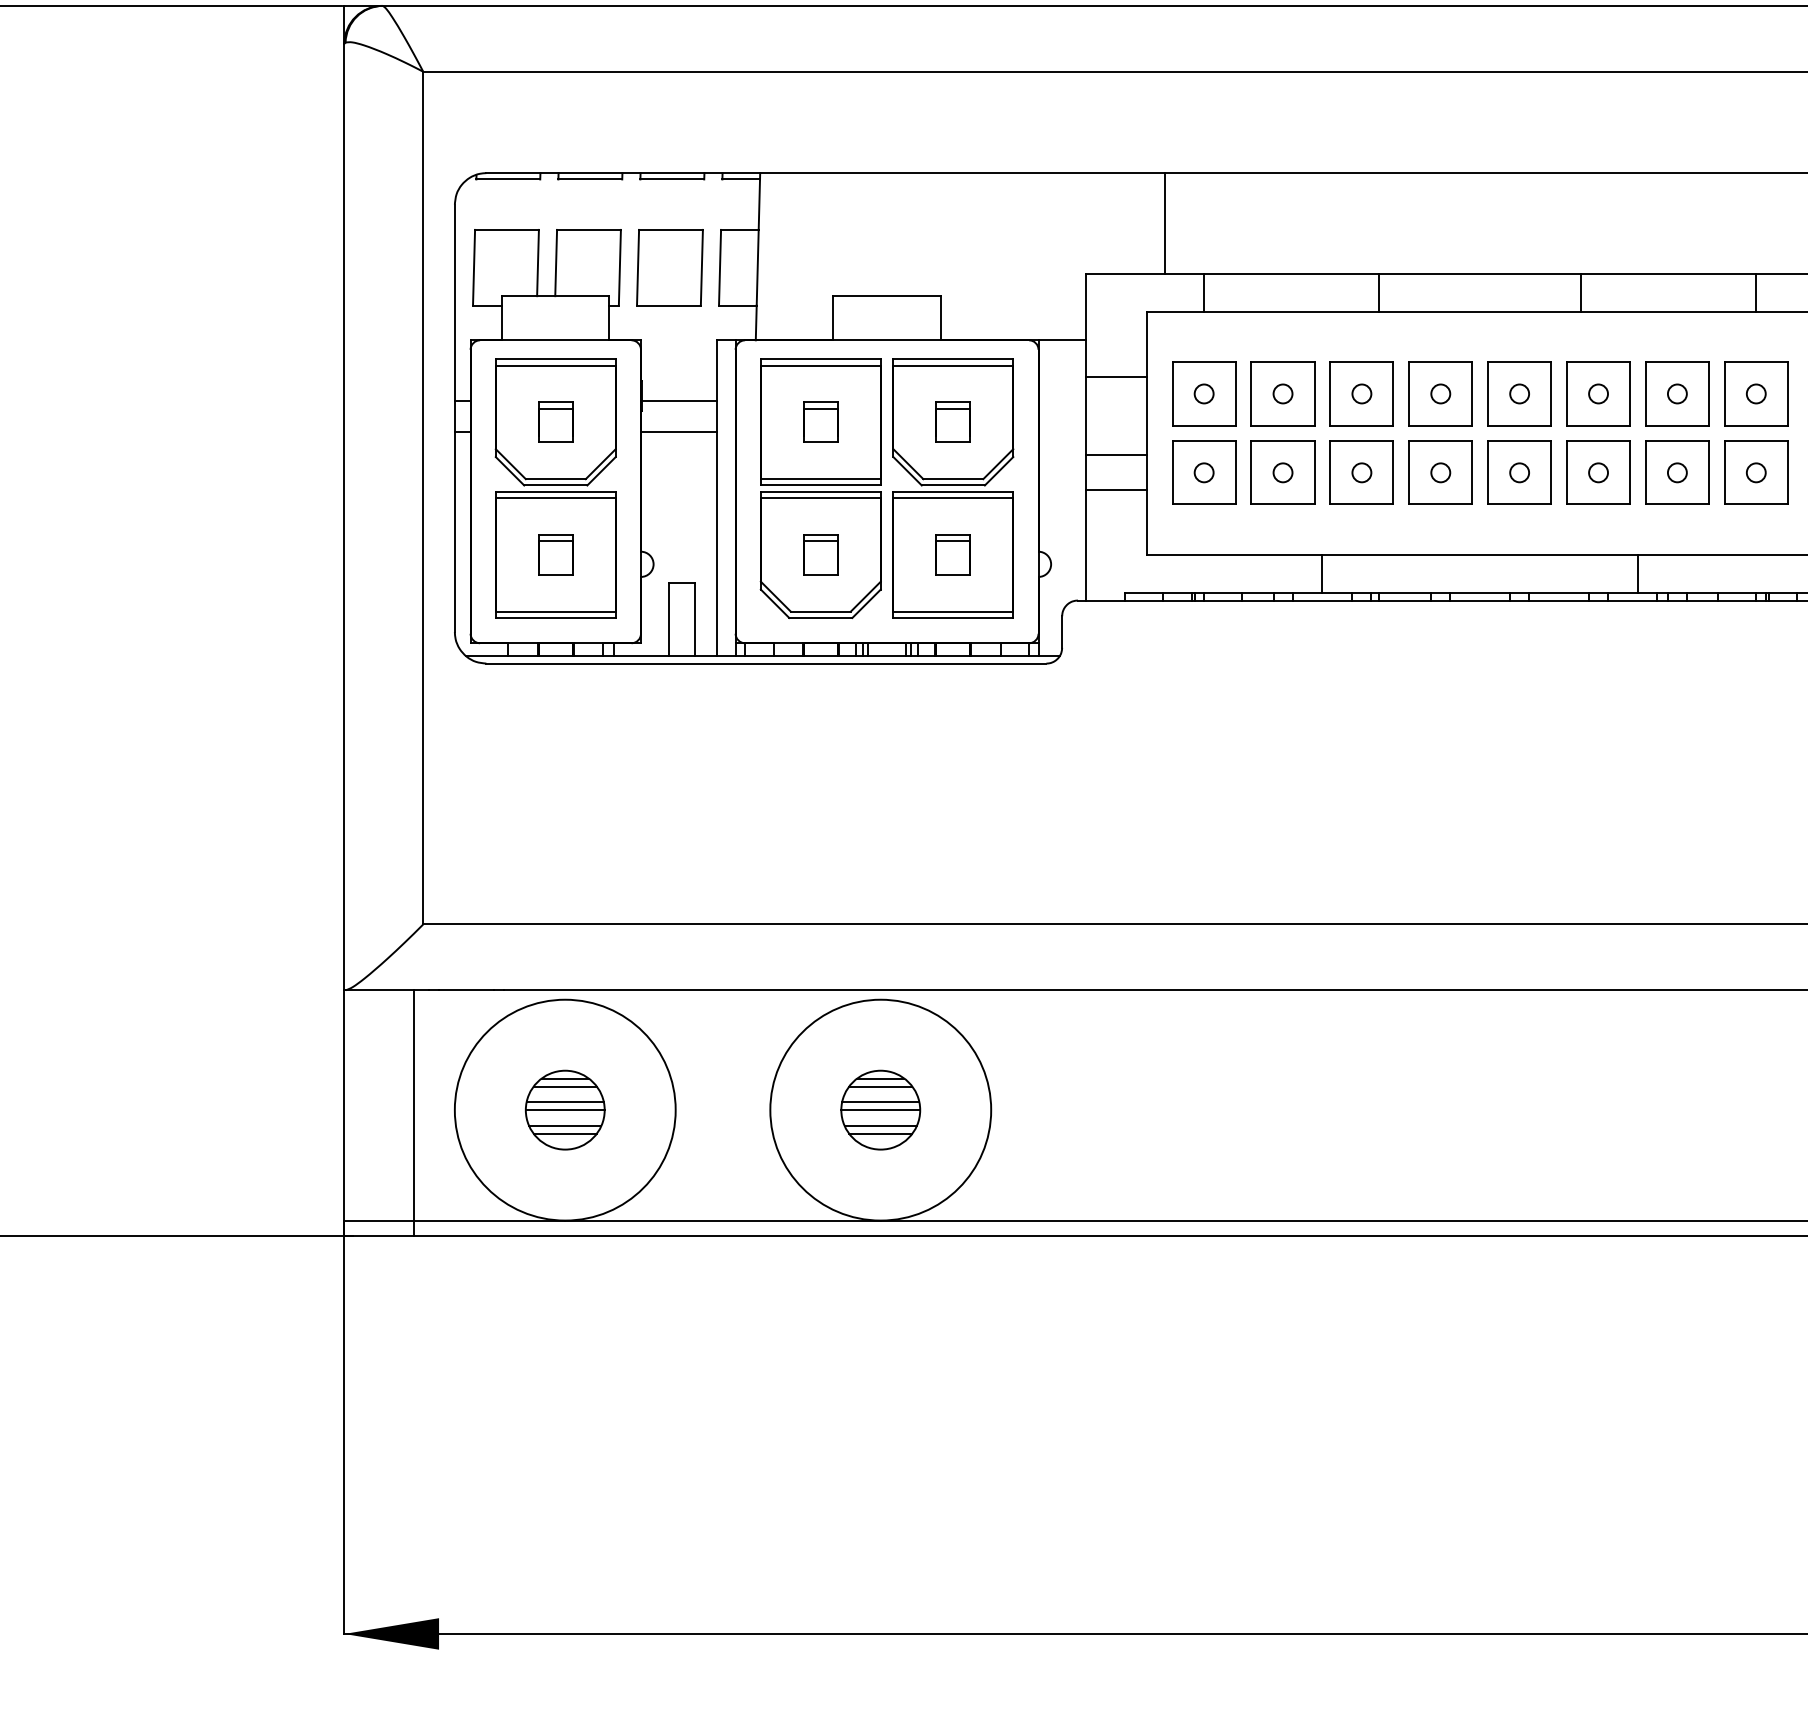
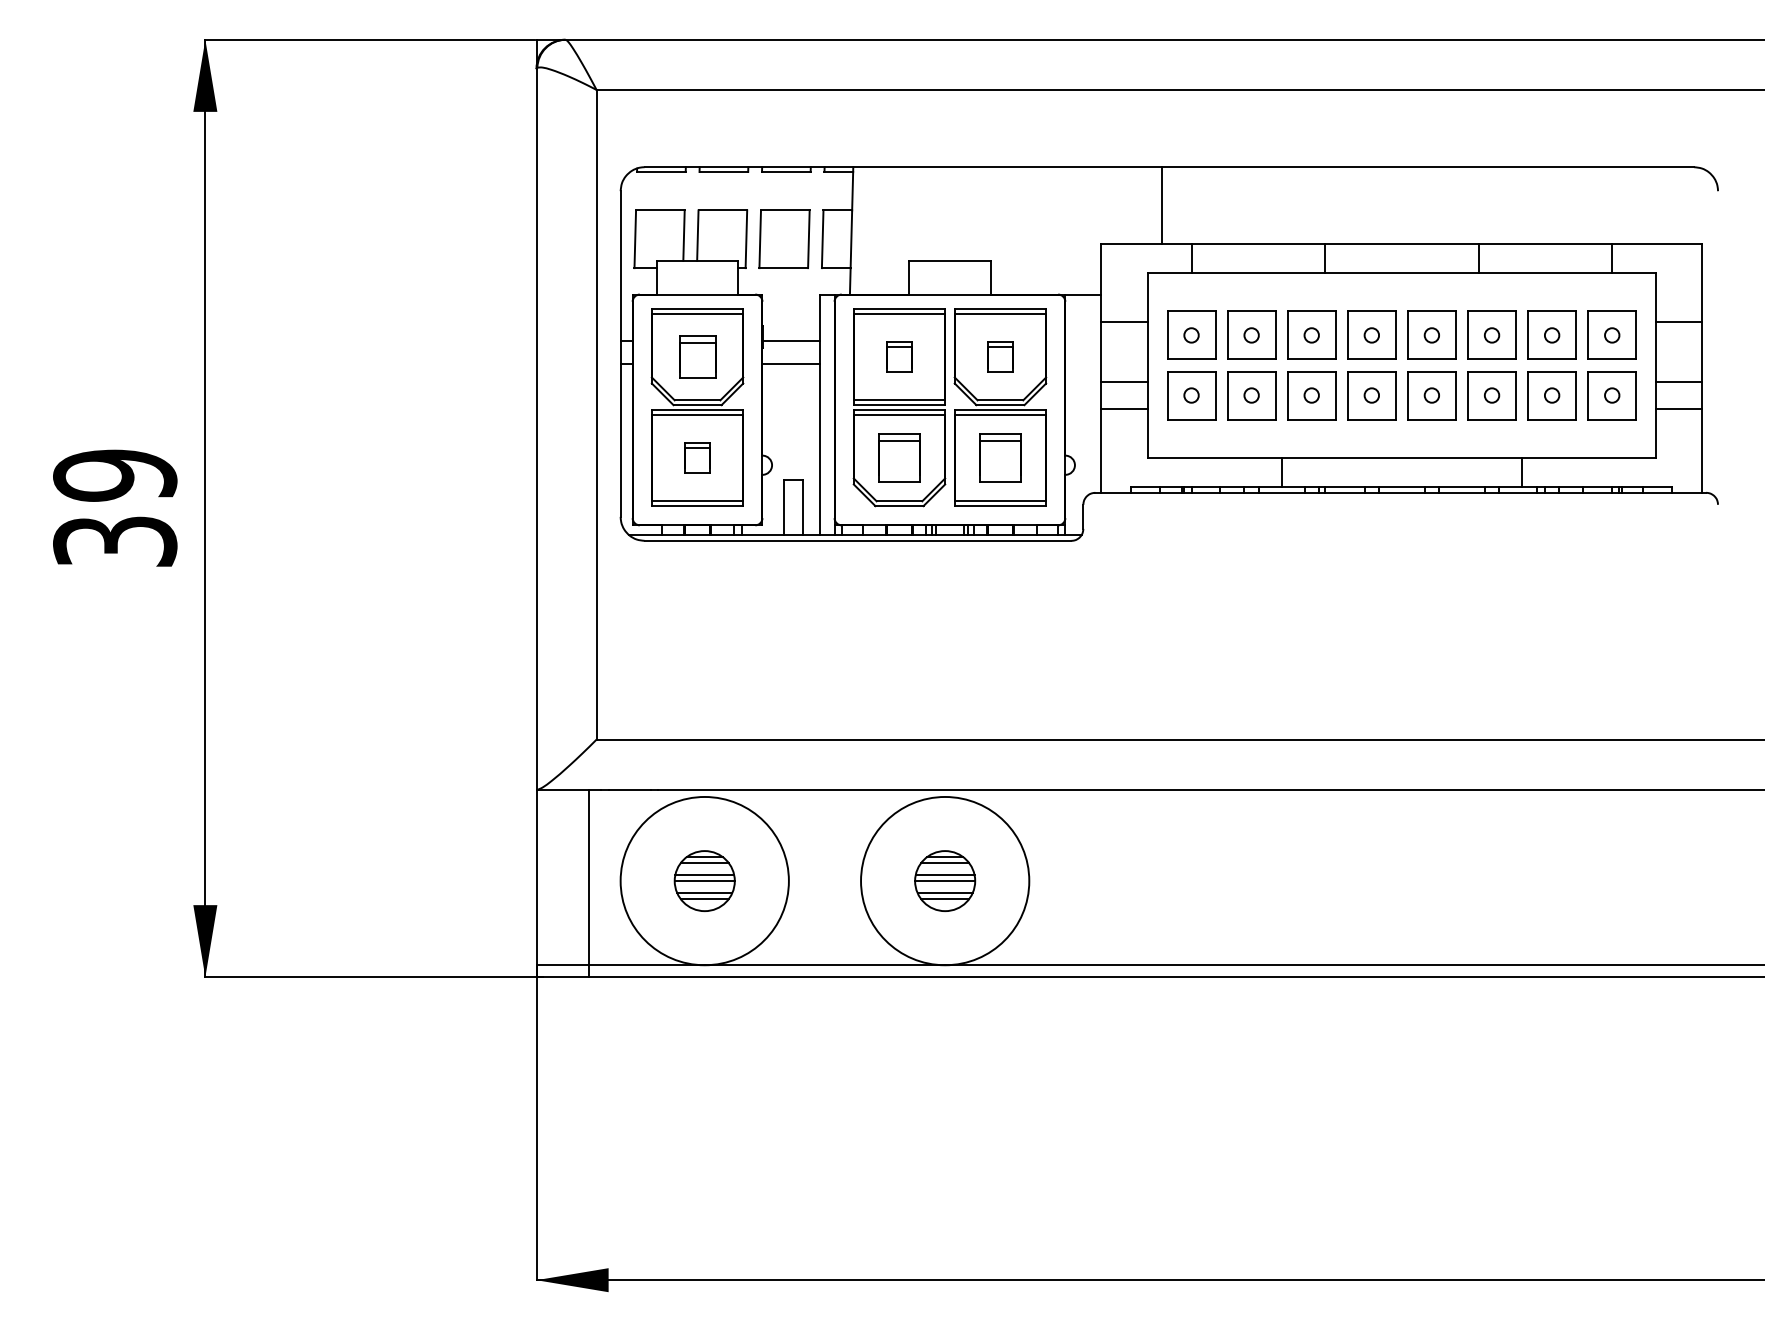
part: (555, 421) -> (697, 356), size x1.4
part: (820, 554) -> (899, 457), size x1.6
part: (953, 554) -> (1000, 457), size x1.6

